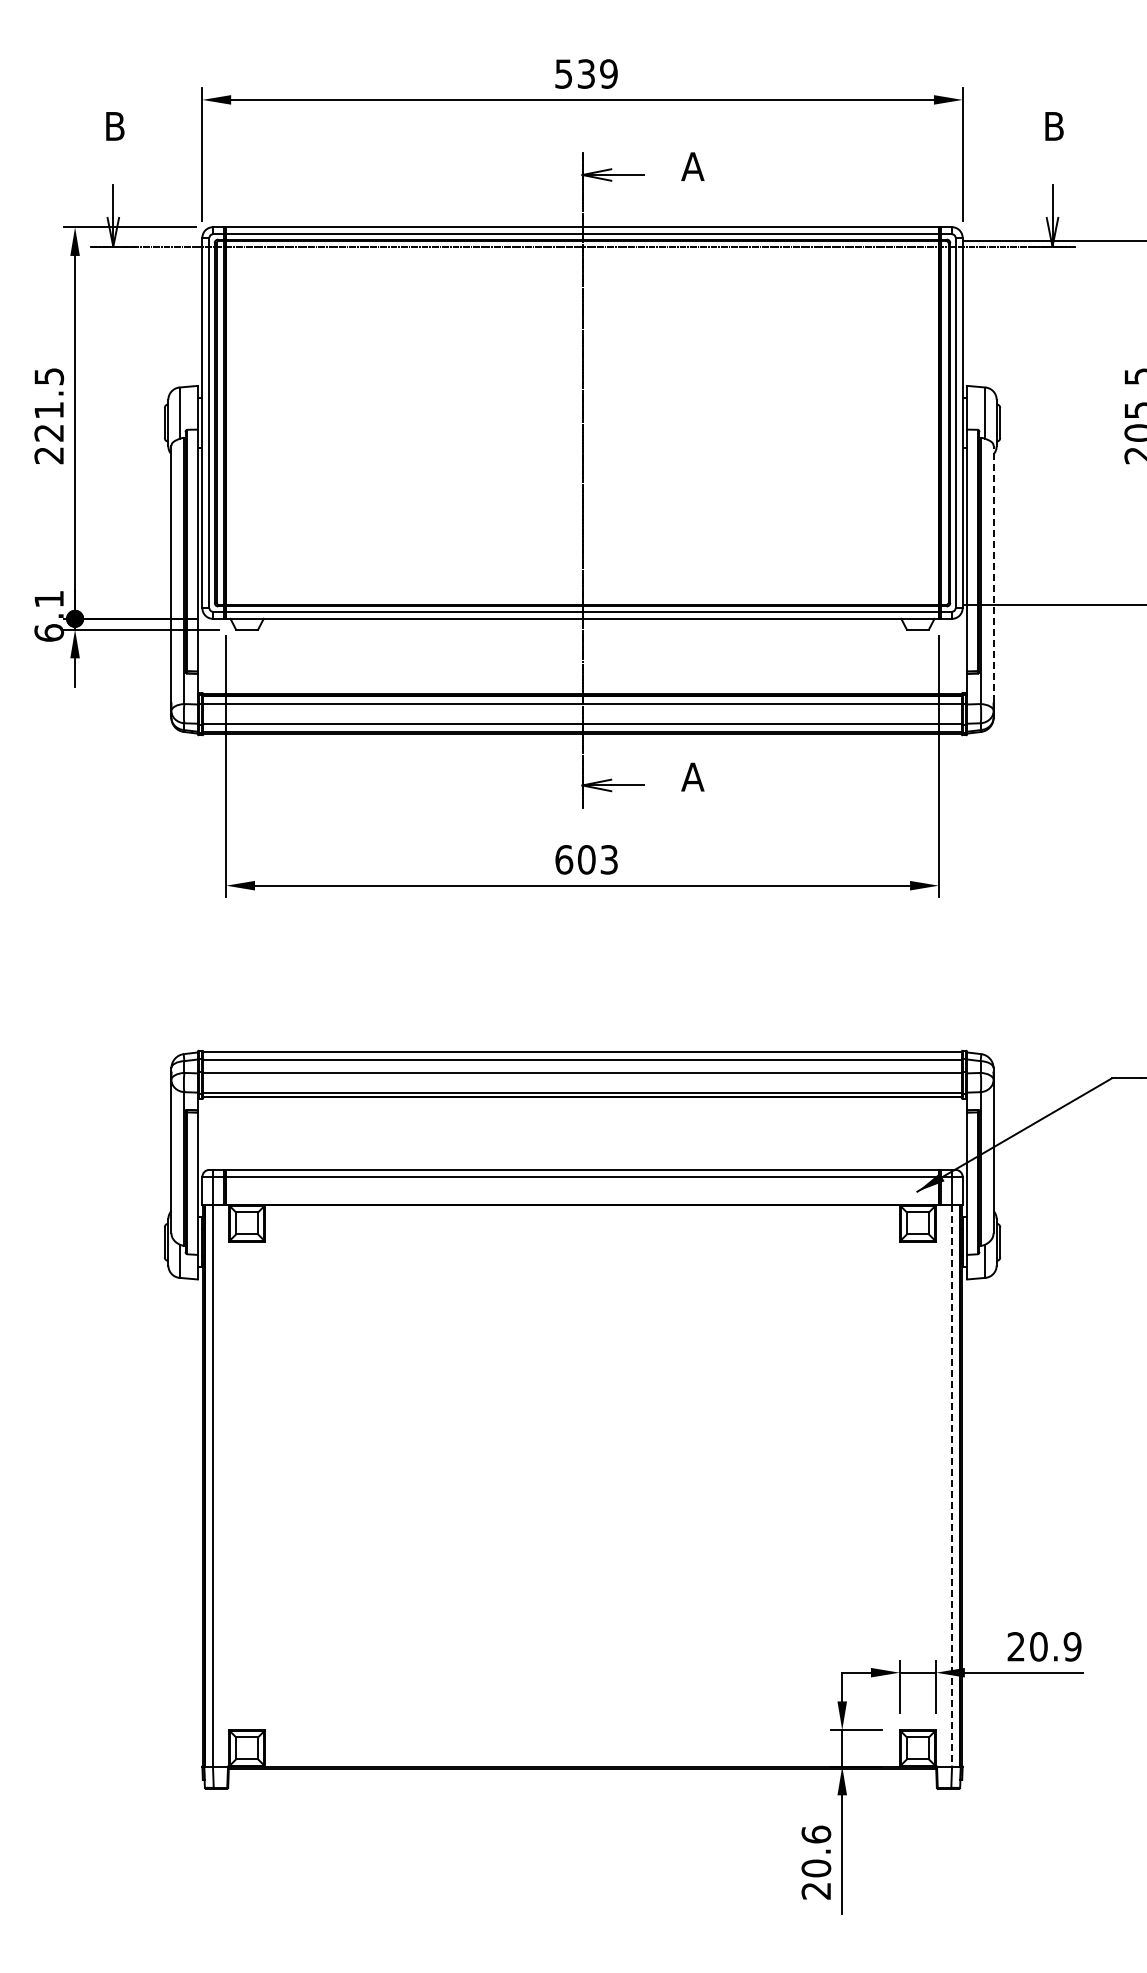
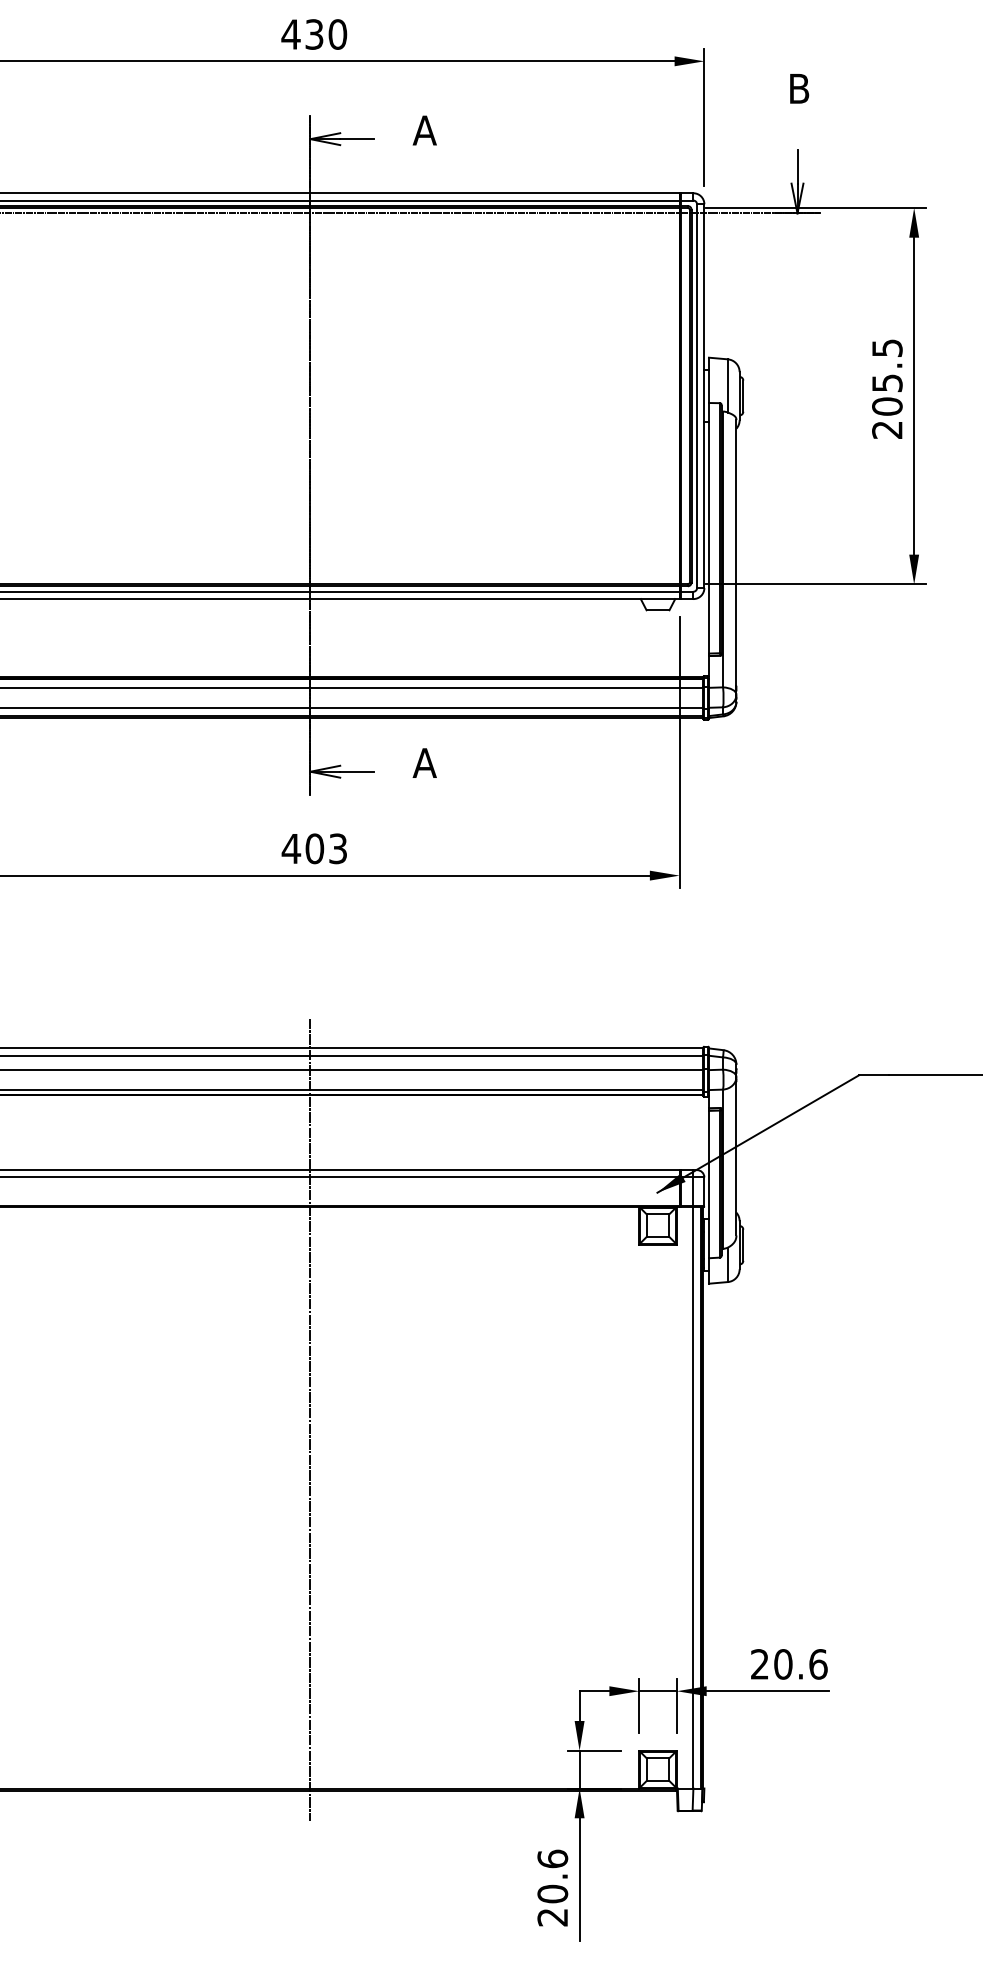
text: (585, 73) -> (313, 33), 539 -> 430
line: (993, 573) -> (736, 552), dashed -> solid
text: (563, 859) -> (290, 848), 603 -> 403
line: (582, 1410) -> (310, 1419), added
line: (951, 1485) -> (692, 1497), dashed -> solid
text: (1072, 1646) -> (818, 1664), 20.9 -> 20.6

